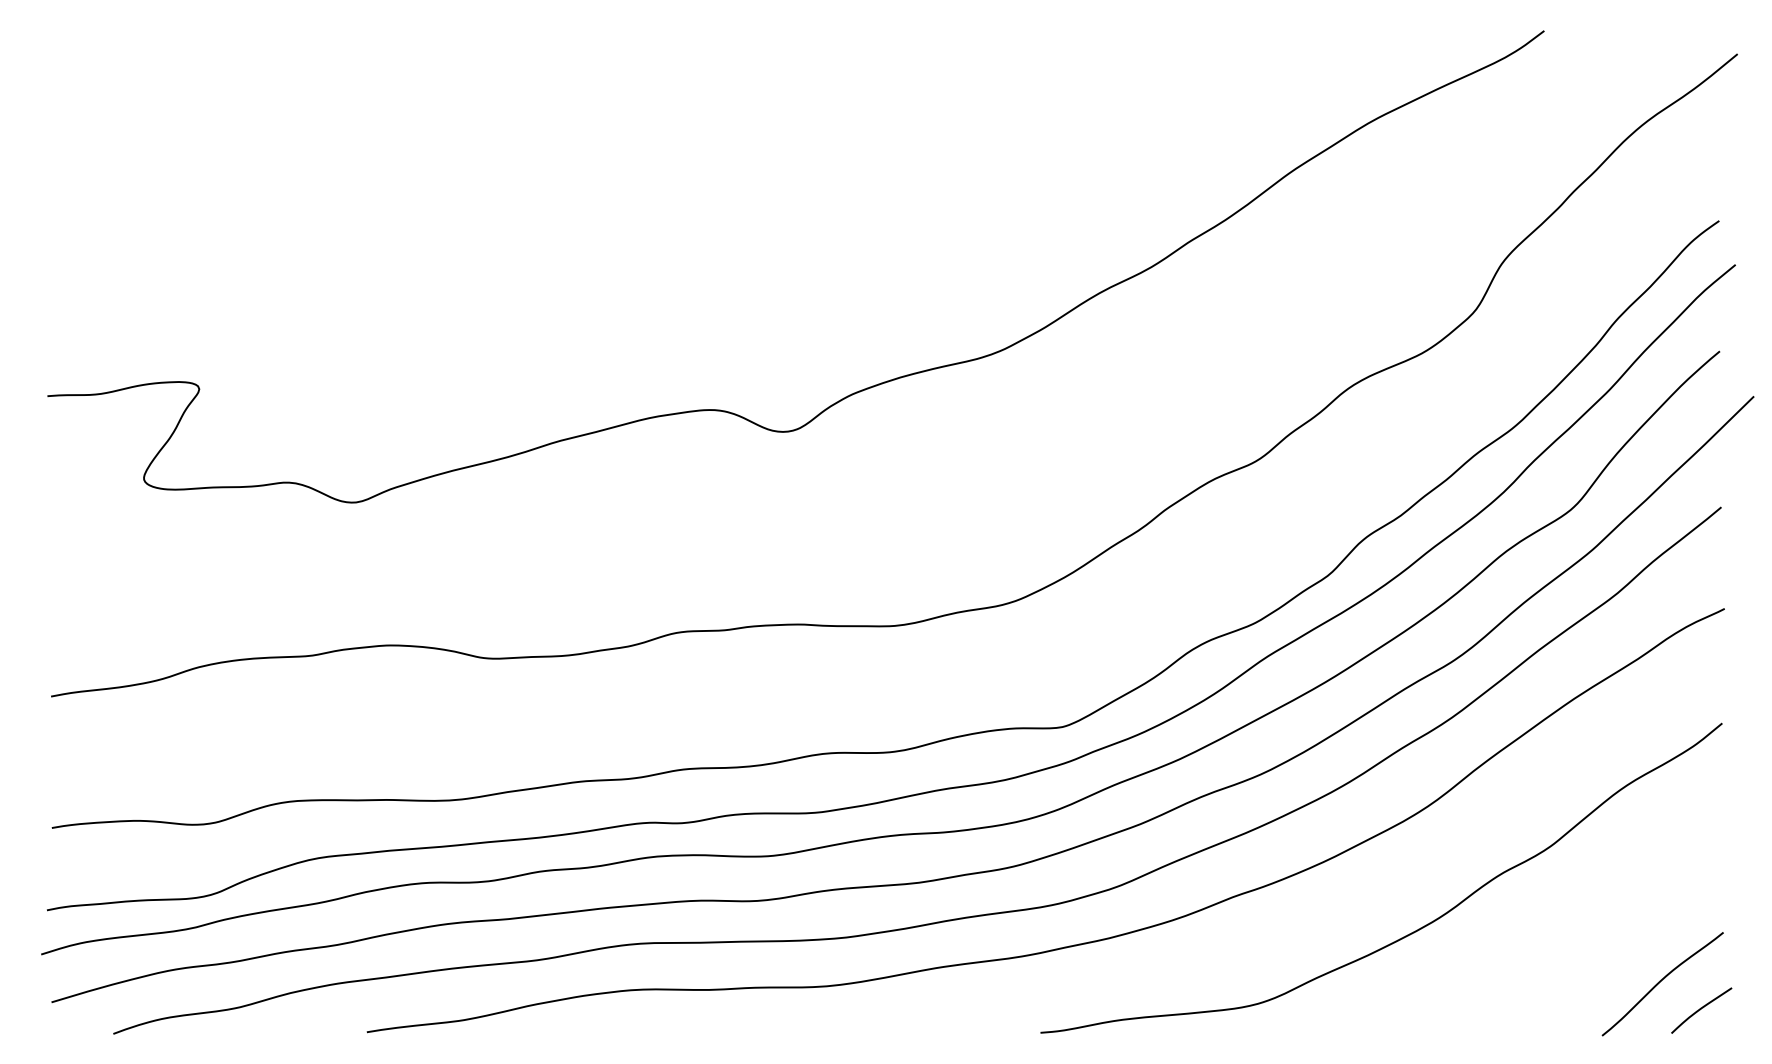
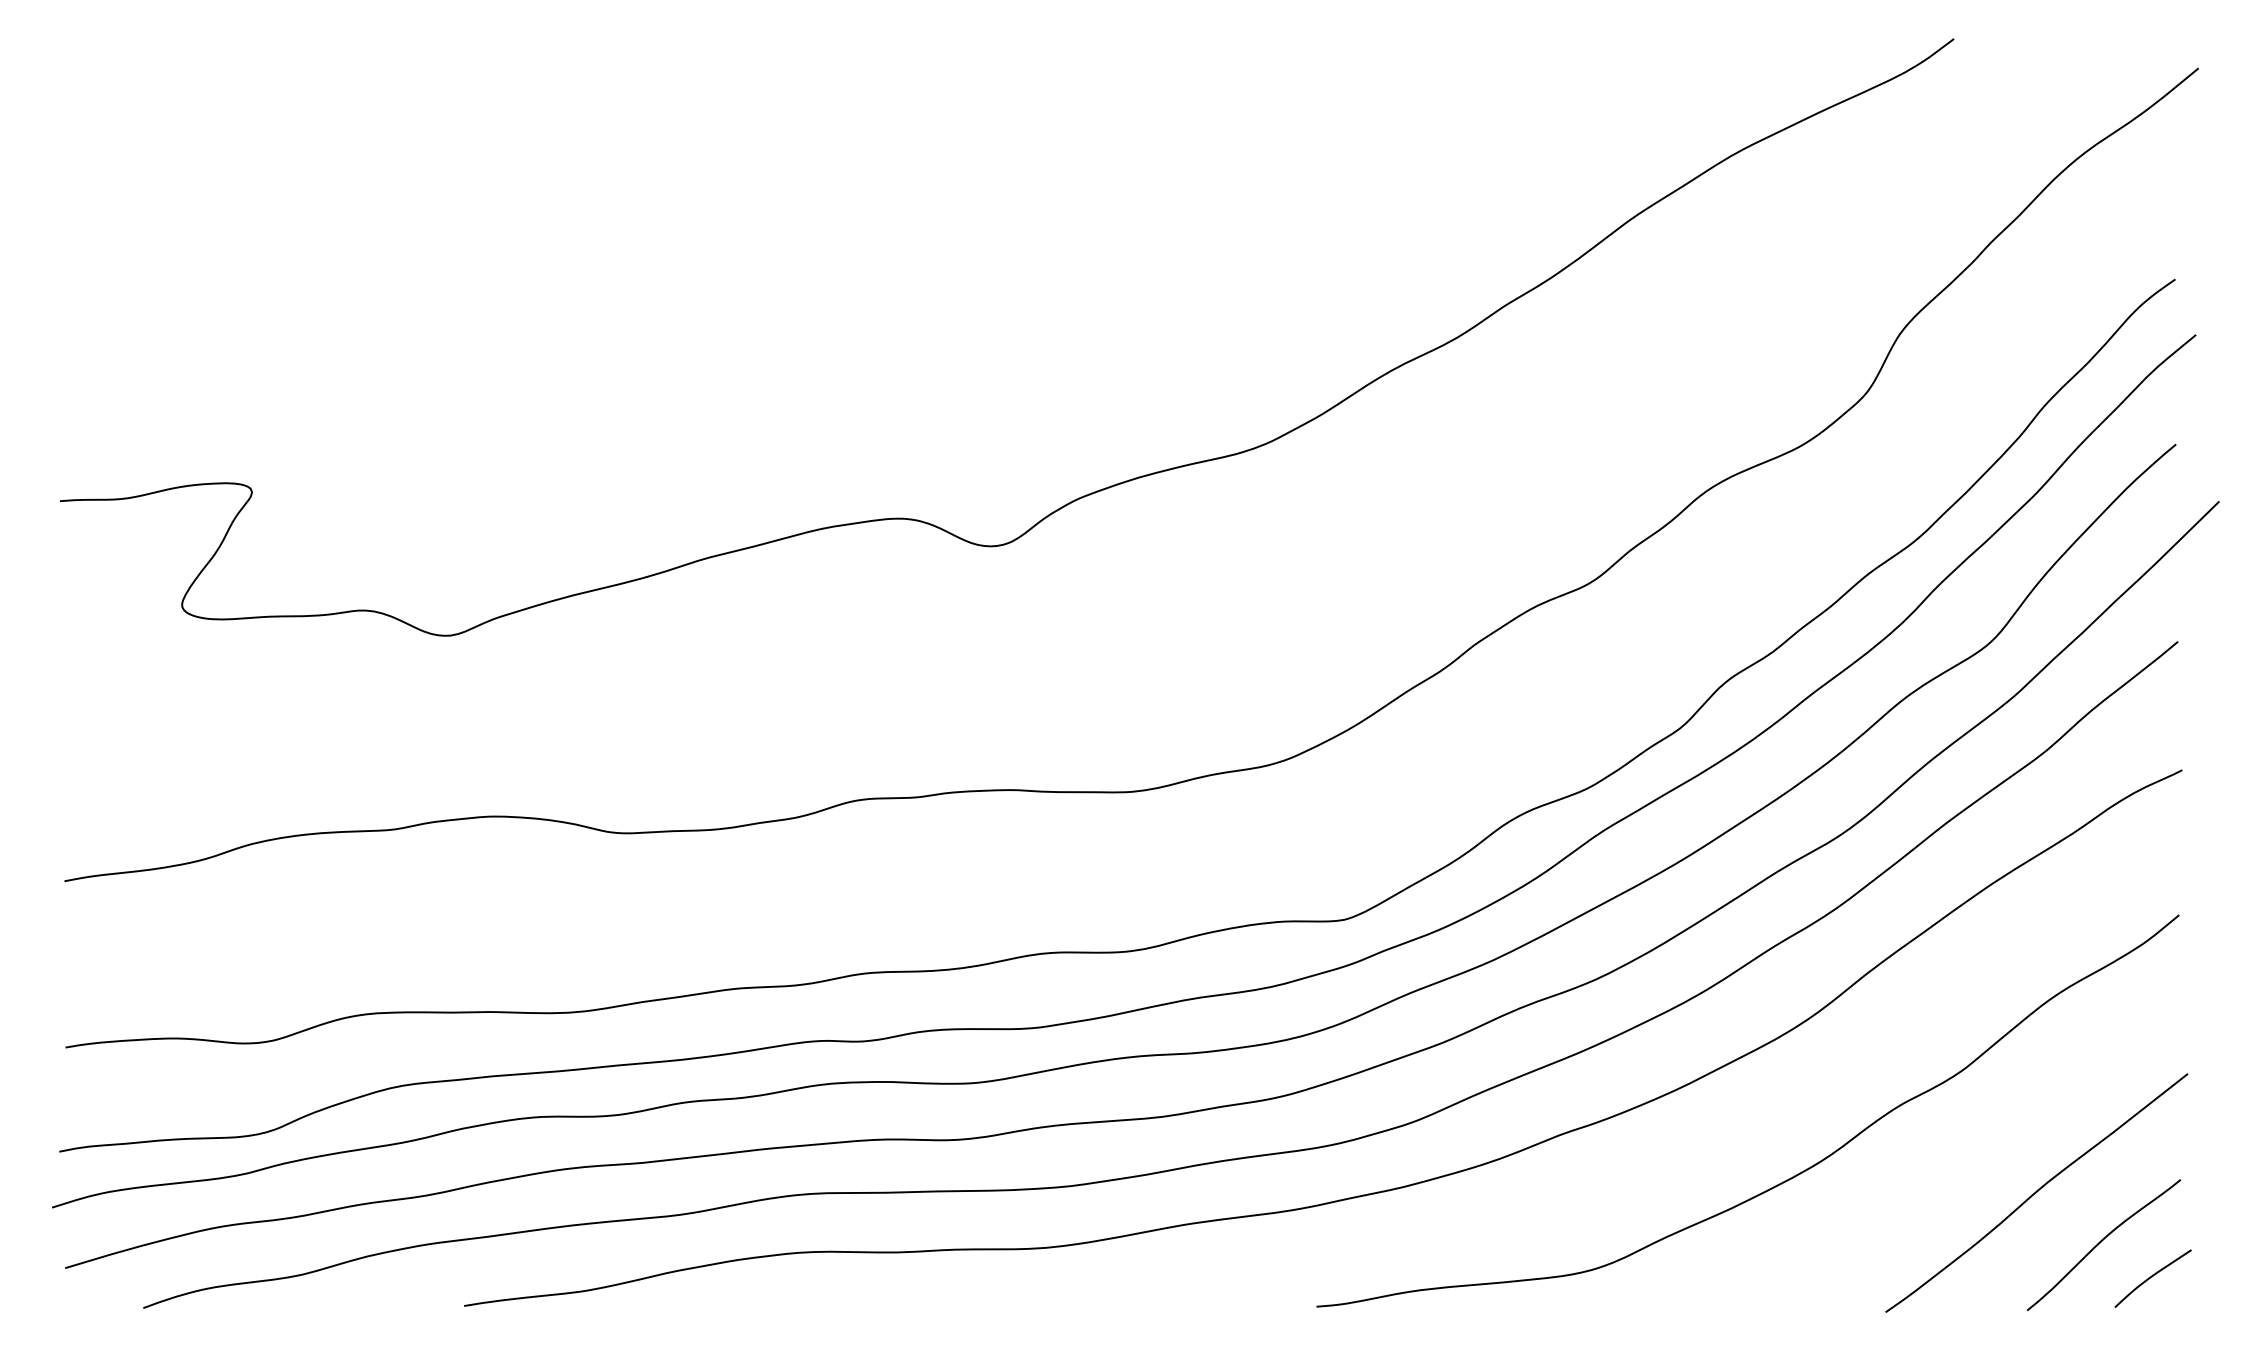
curve: (1609, 942) -> (2036, 1192), added

